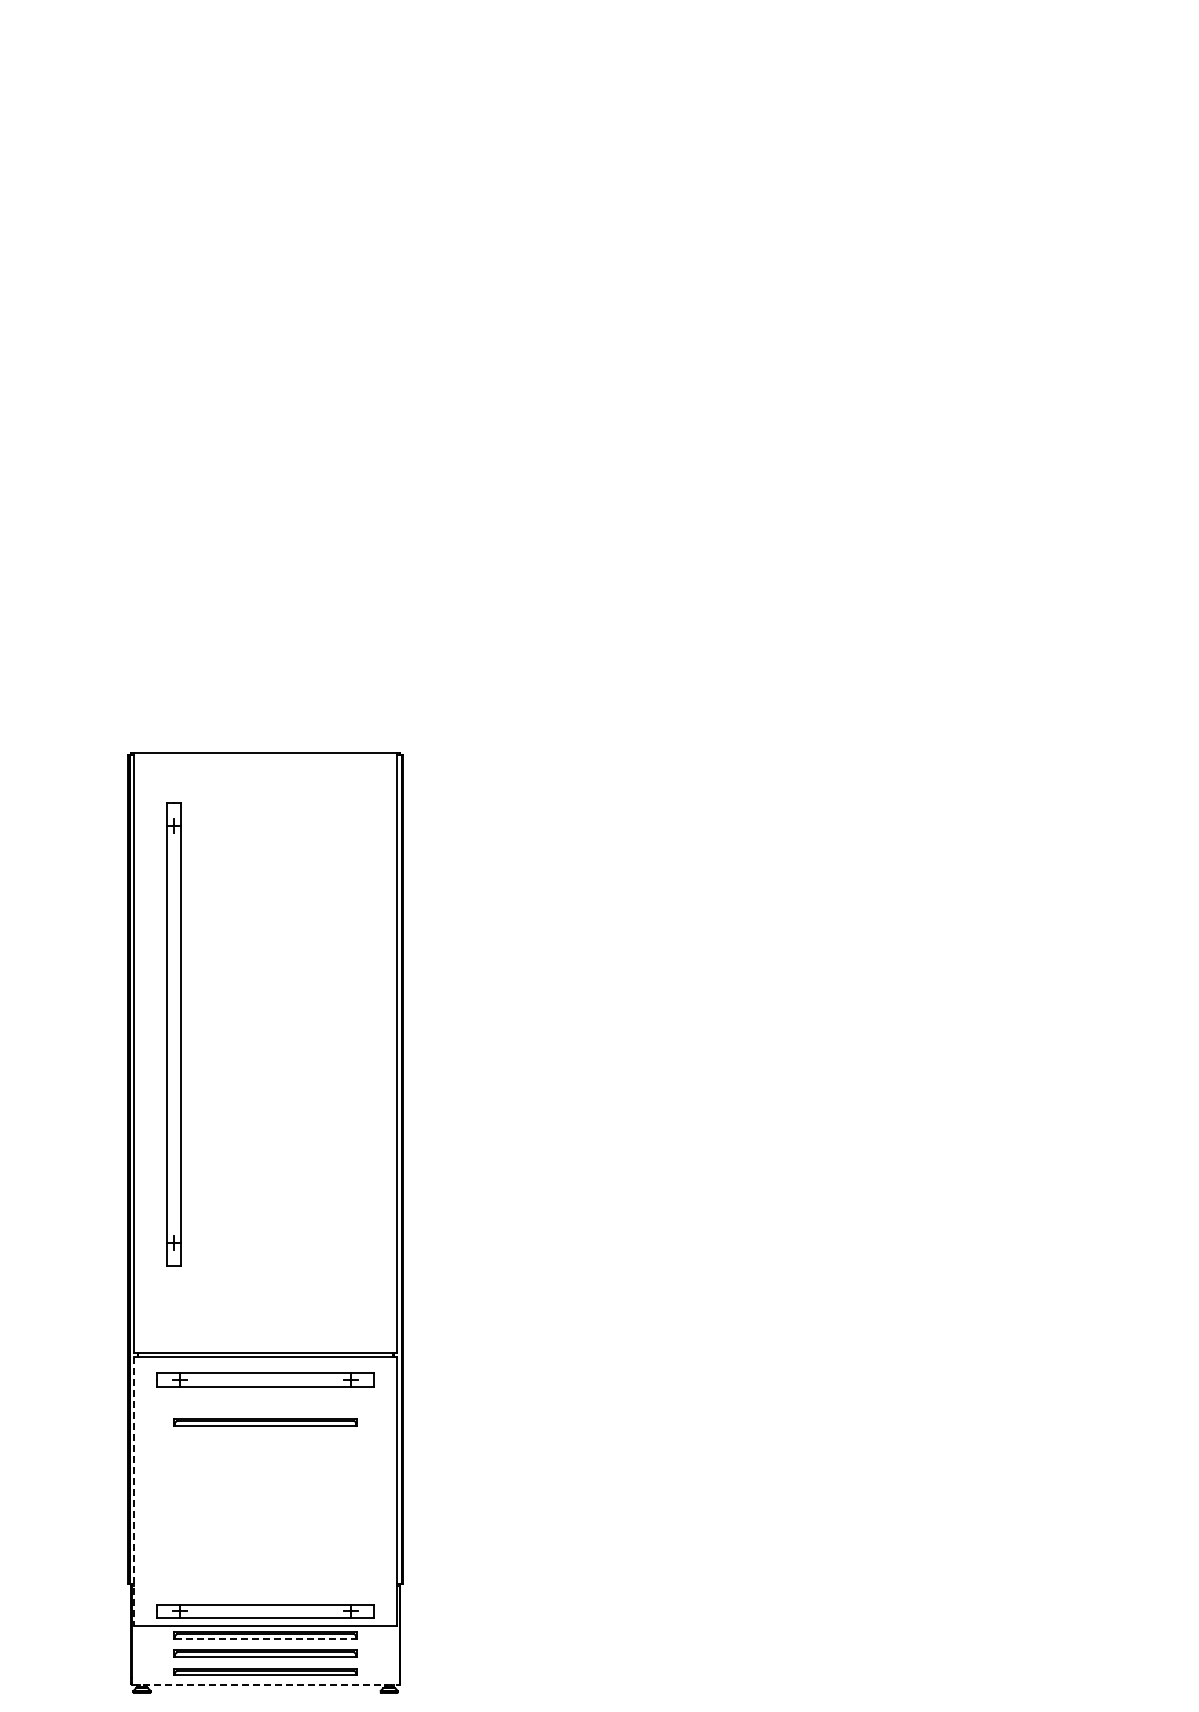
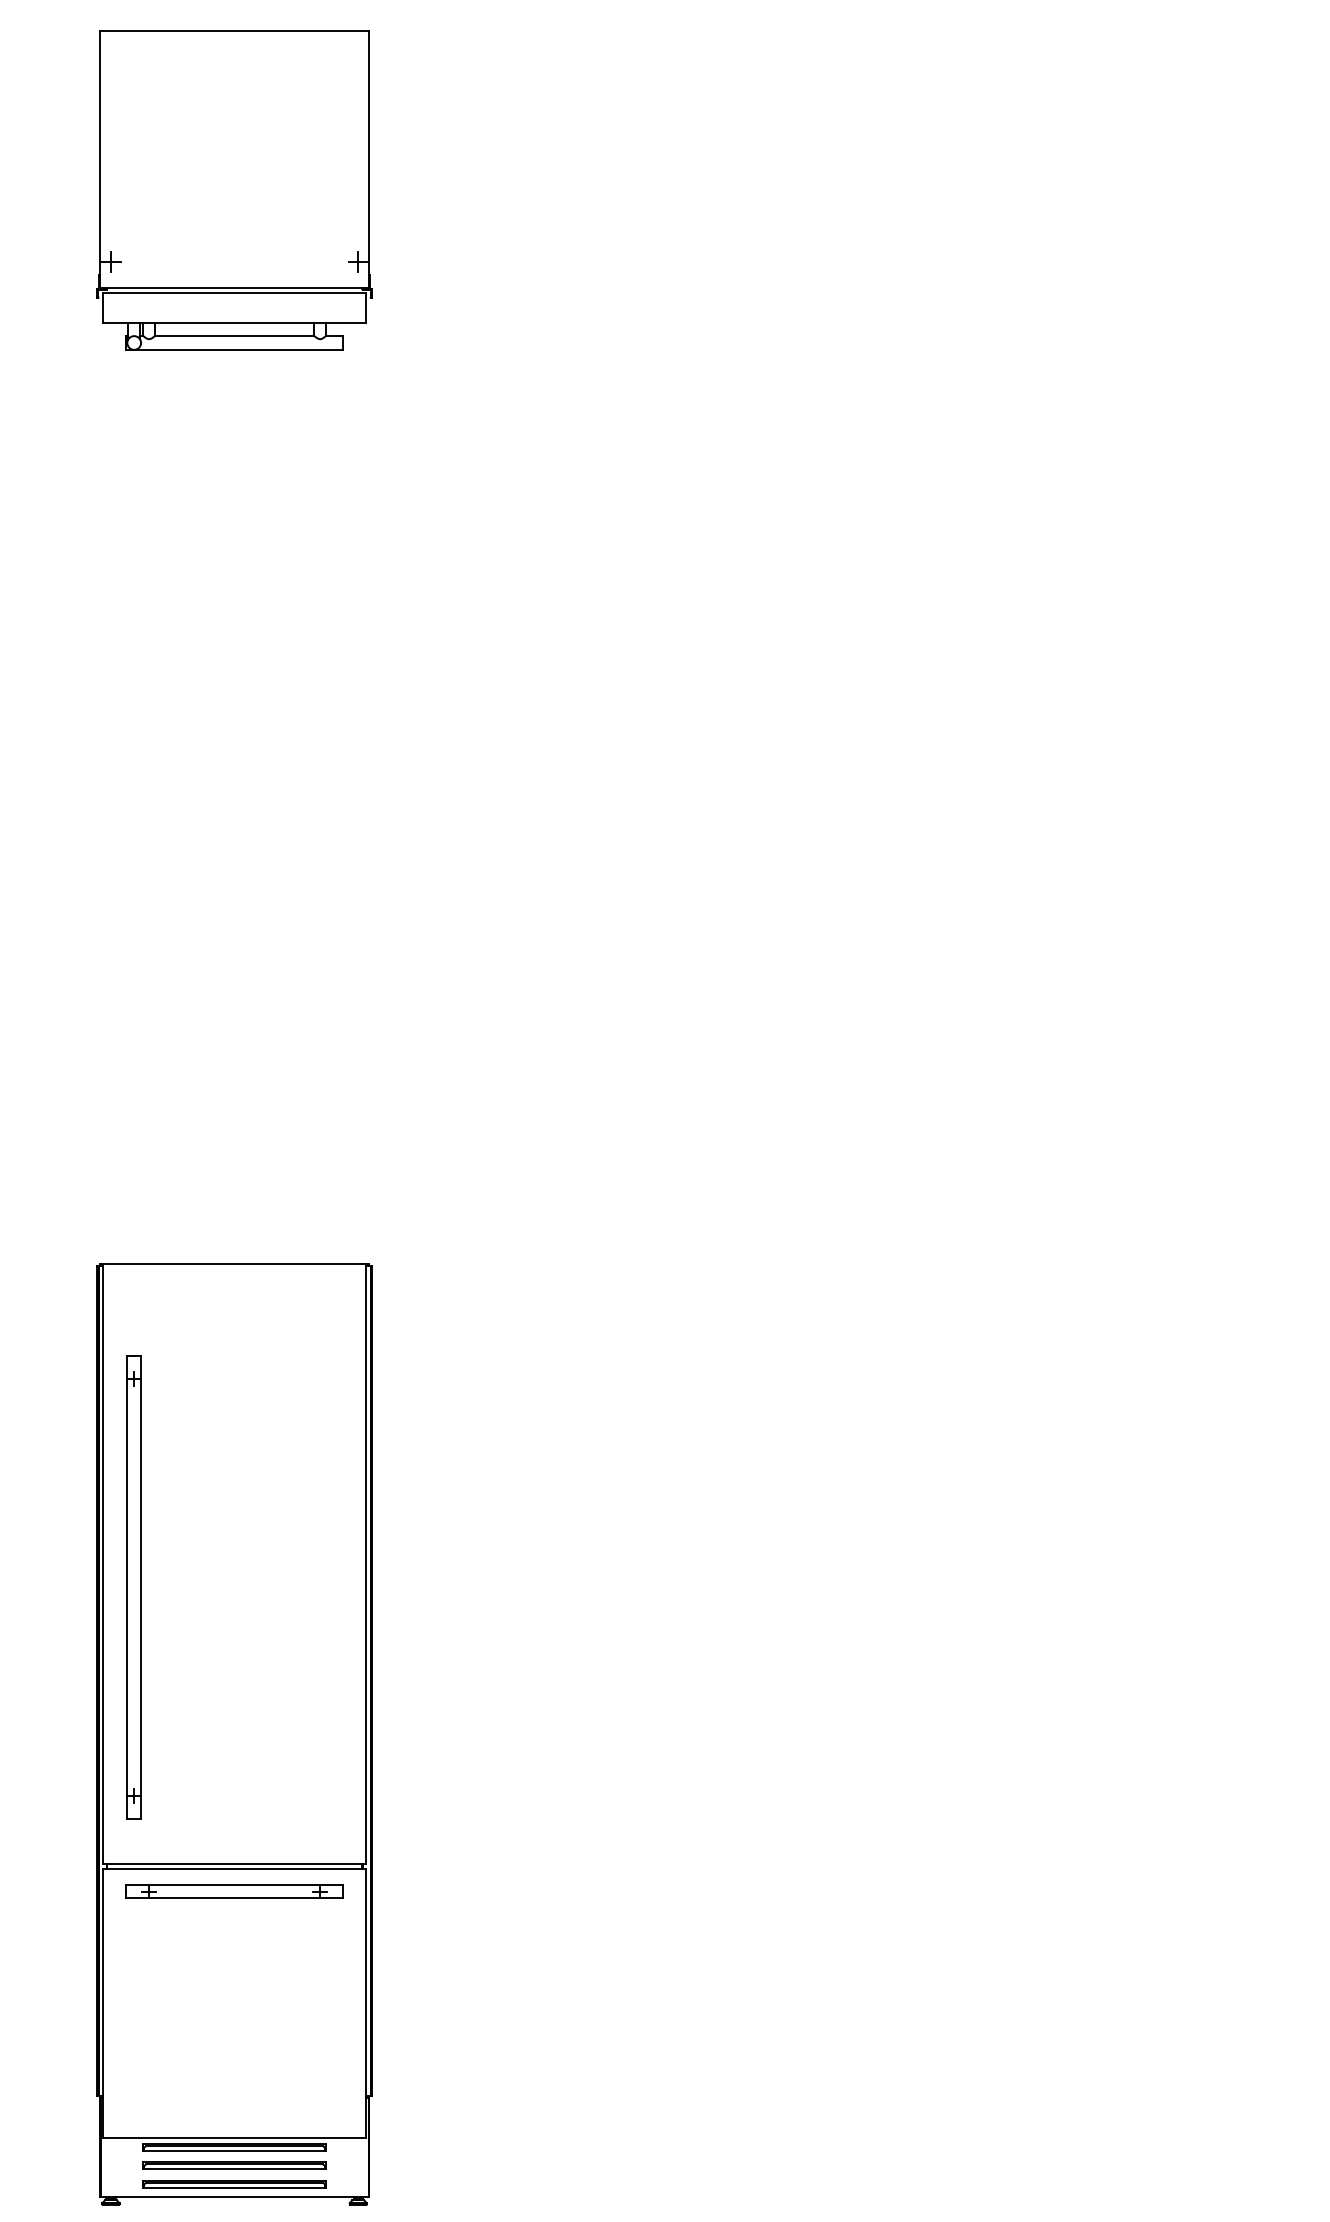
part: (173, 1034) -> (133, 1587), moved
part: (265, 1422) -> (234, 1934), removed
line: (134, 1491) -> (103, 2003), dashed -> solid
part: (265, 1611) -> (234, 2123), removed
line: (265, 1638) -> (234, 2150), dashed -> solid
line: (266, 1684) -> (235, 2196), dashed -> solid

